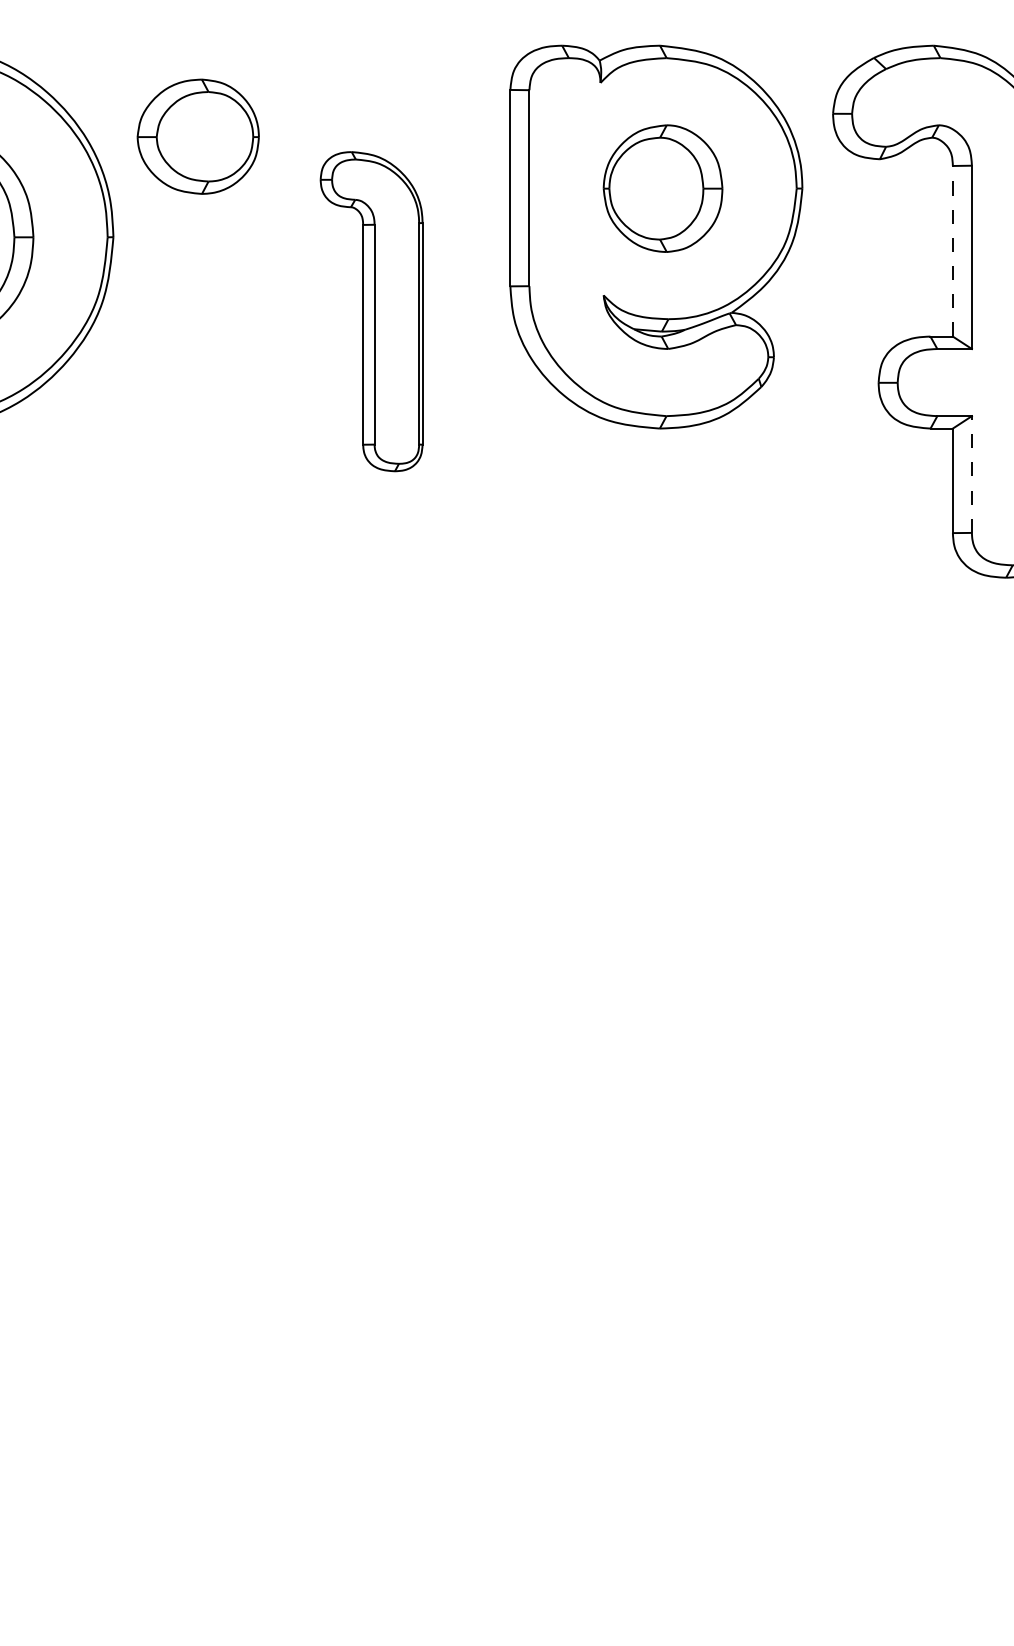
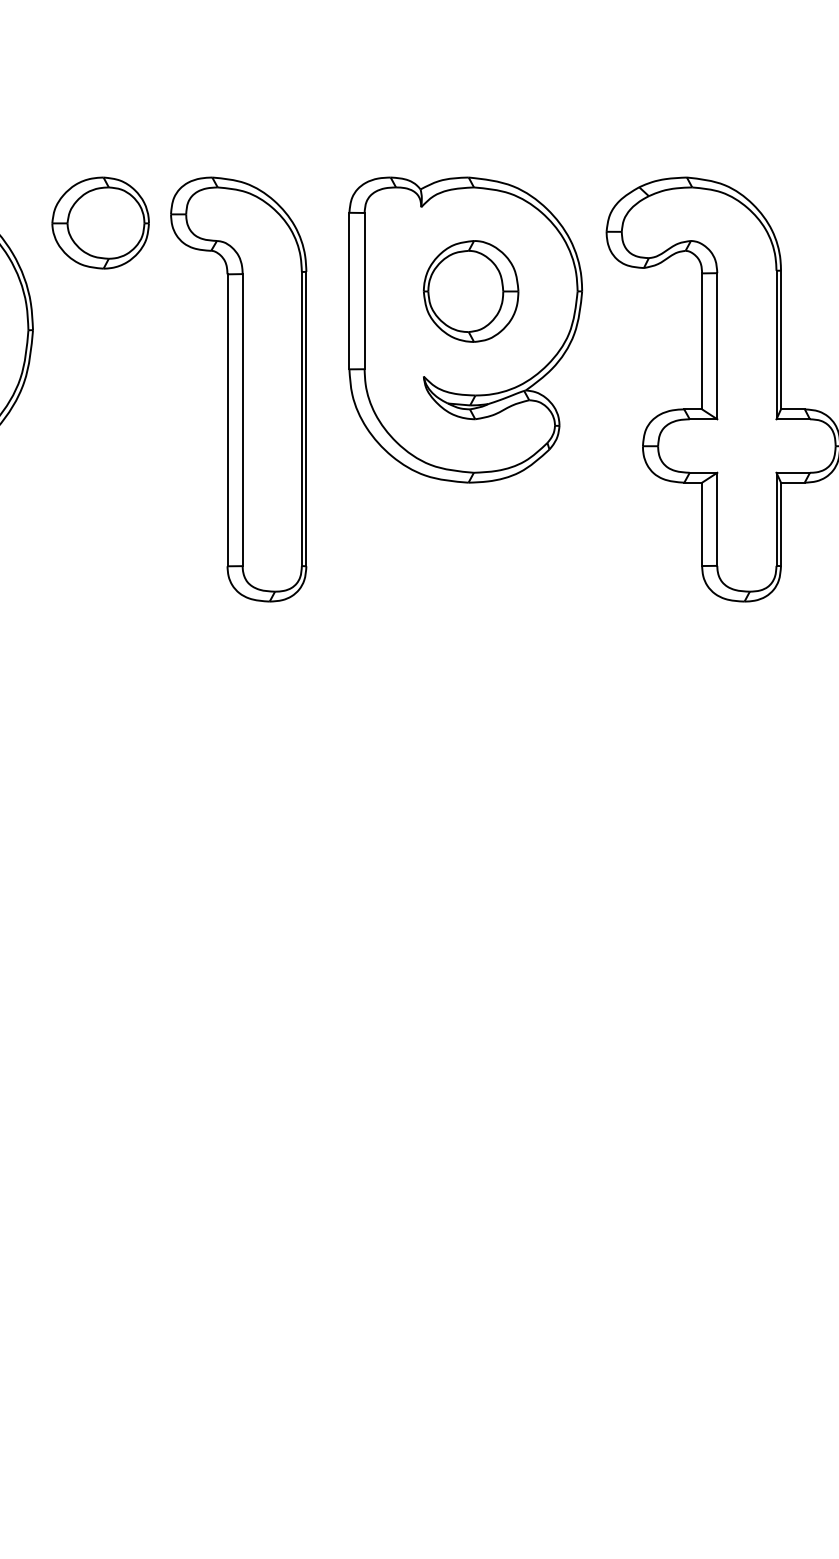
part: (198, 135) -> (100, 222), moved
line: (953, 251) -> (702, 341), dashed -> solid
part: (371, 311) -> (238, 389), size x1.67
line: (972, 474) -> (717, 519), dashed -> solid

